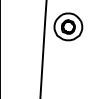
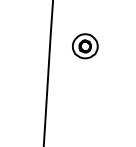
part: (68, 26) -> (85, 45), size x0.6

